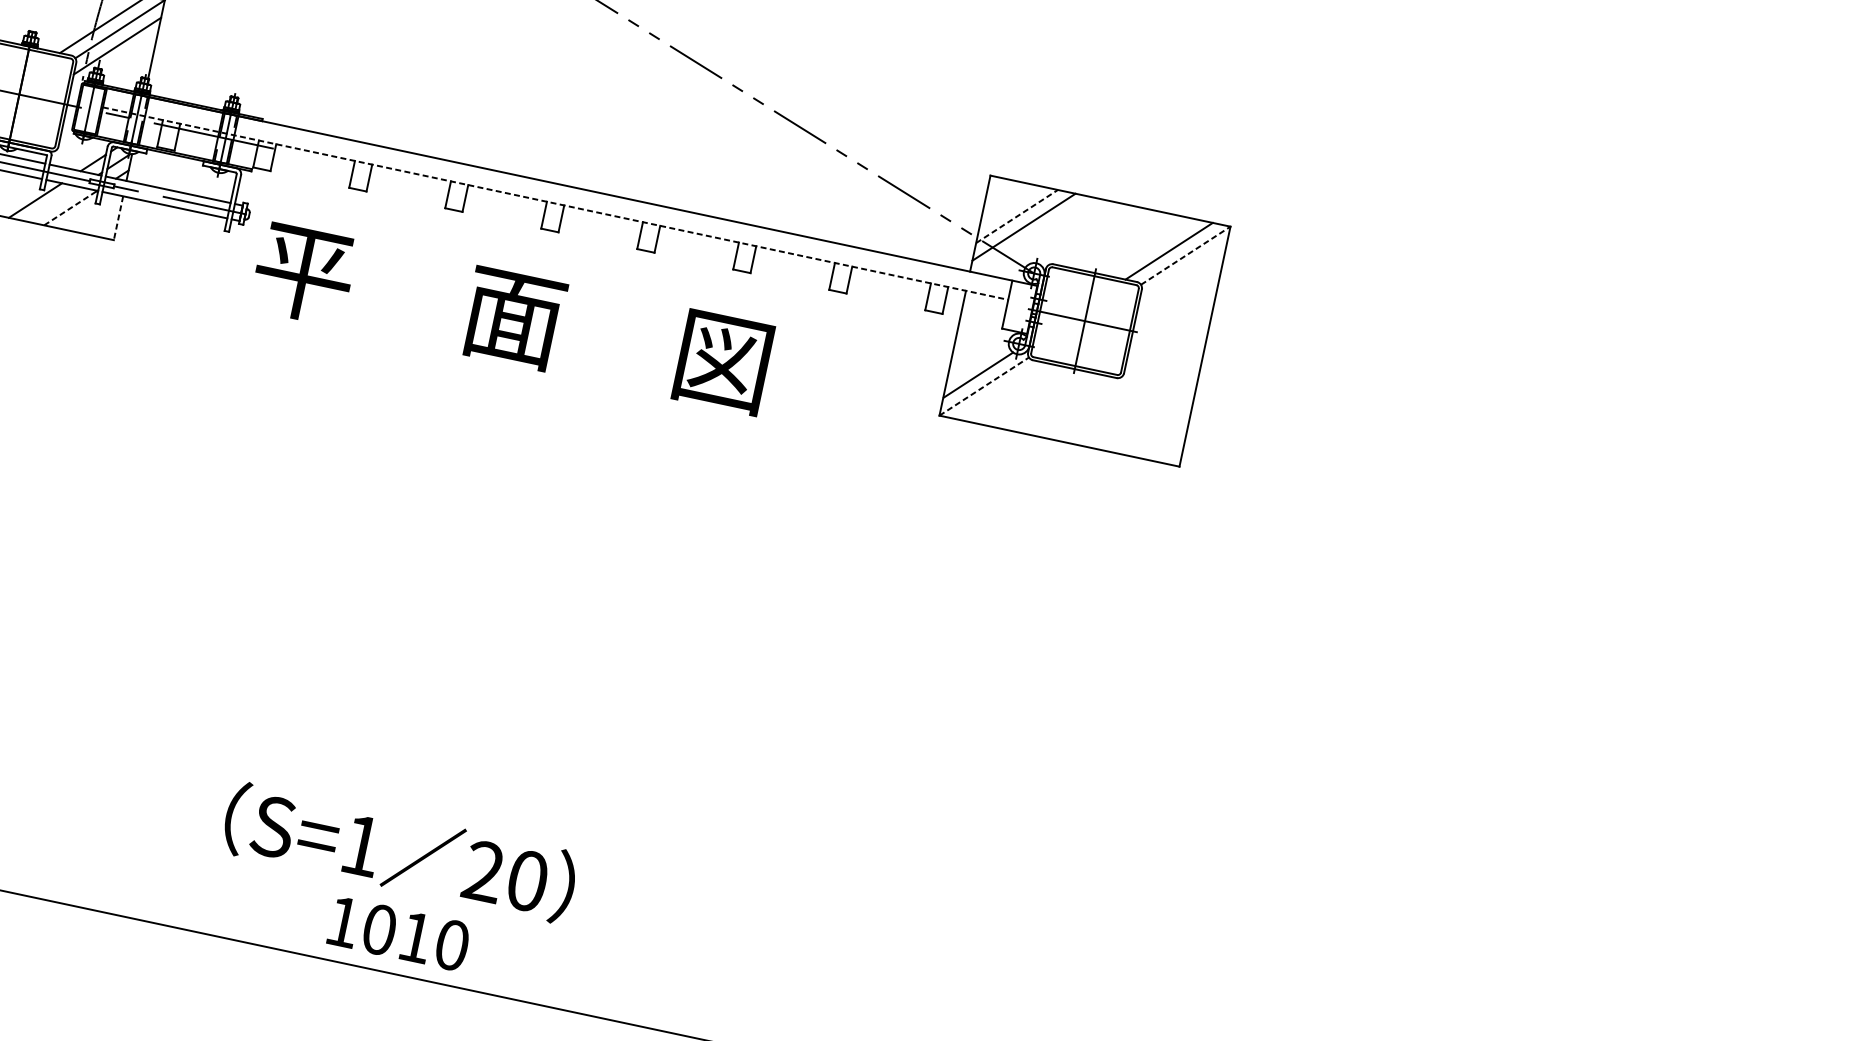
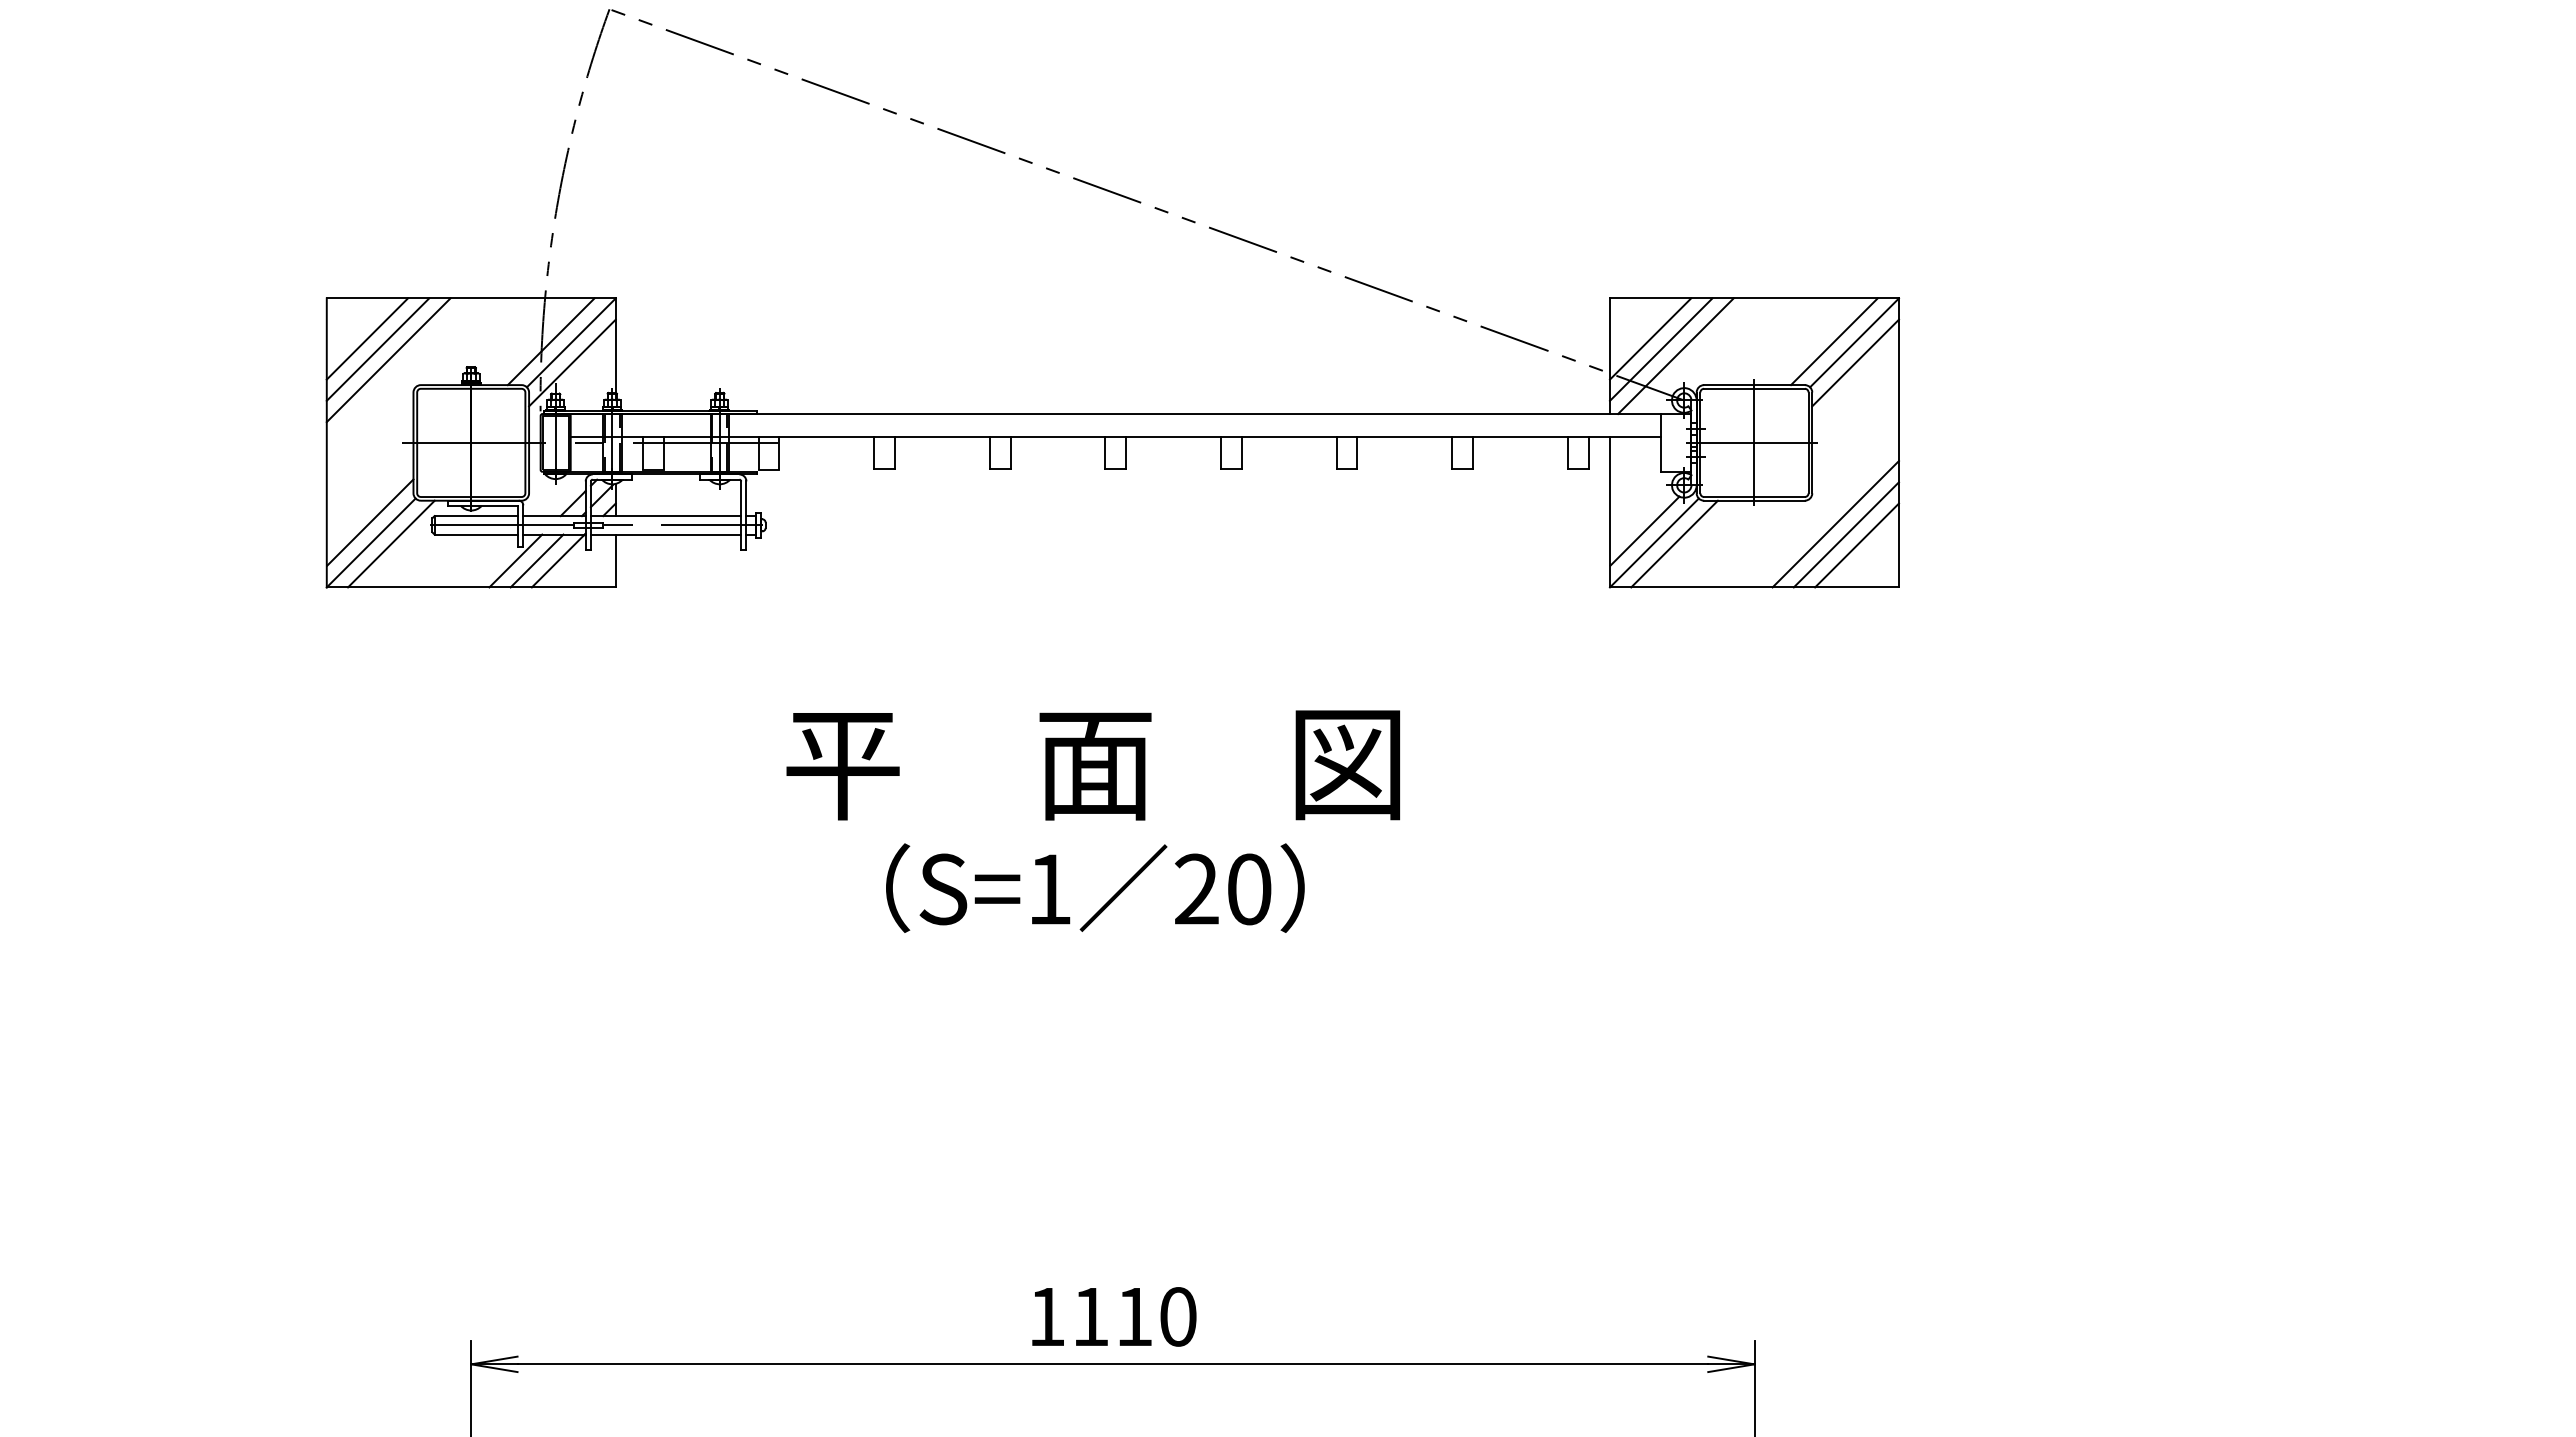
line: (52, 203) -> (536, 560), added
line: (556, 204) -> (1116, 437), dashed -> solid
line: (71, 207) -> (559, 560), dashed -> solid
line: (1017, 216) -> (1650, 338), dashed -> solid
line: (118, 218) -> (615, 561), dashed -> solid
line: (1034, 235) -> (1675, 356), added
line: (1185, 255) -> (1854, 342), dashed -> solid
line: (1183, 272) -> (1855, 362), added
text: (511, 317) -> (1092, 765), moved
line: (984, 386) -> (1654, 542), dashed -> solid
line: (1000, 390) -> (1674, 543), added
line: (1137, 403) -> (1835, 524), added
line: (1144, 413) -> (1845, 534), added
line: (1151, 424) -> (1856, 545), added
text: (400, 852) -> (1095, 887), moved
text: (379, 929) -> (1090, 1316), 1010 -> 1110

